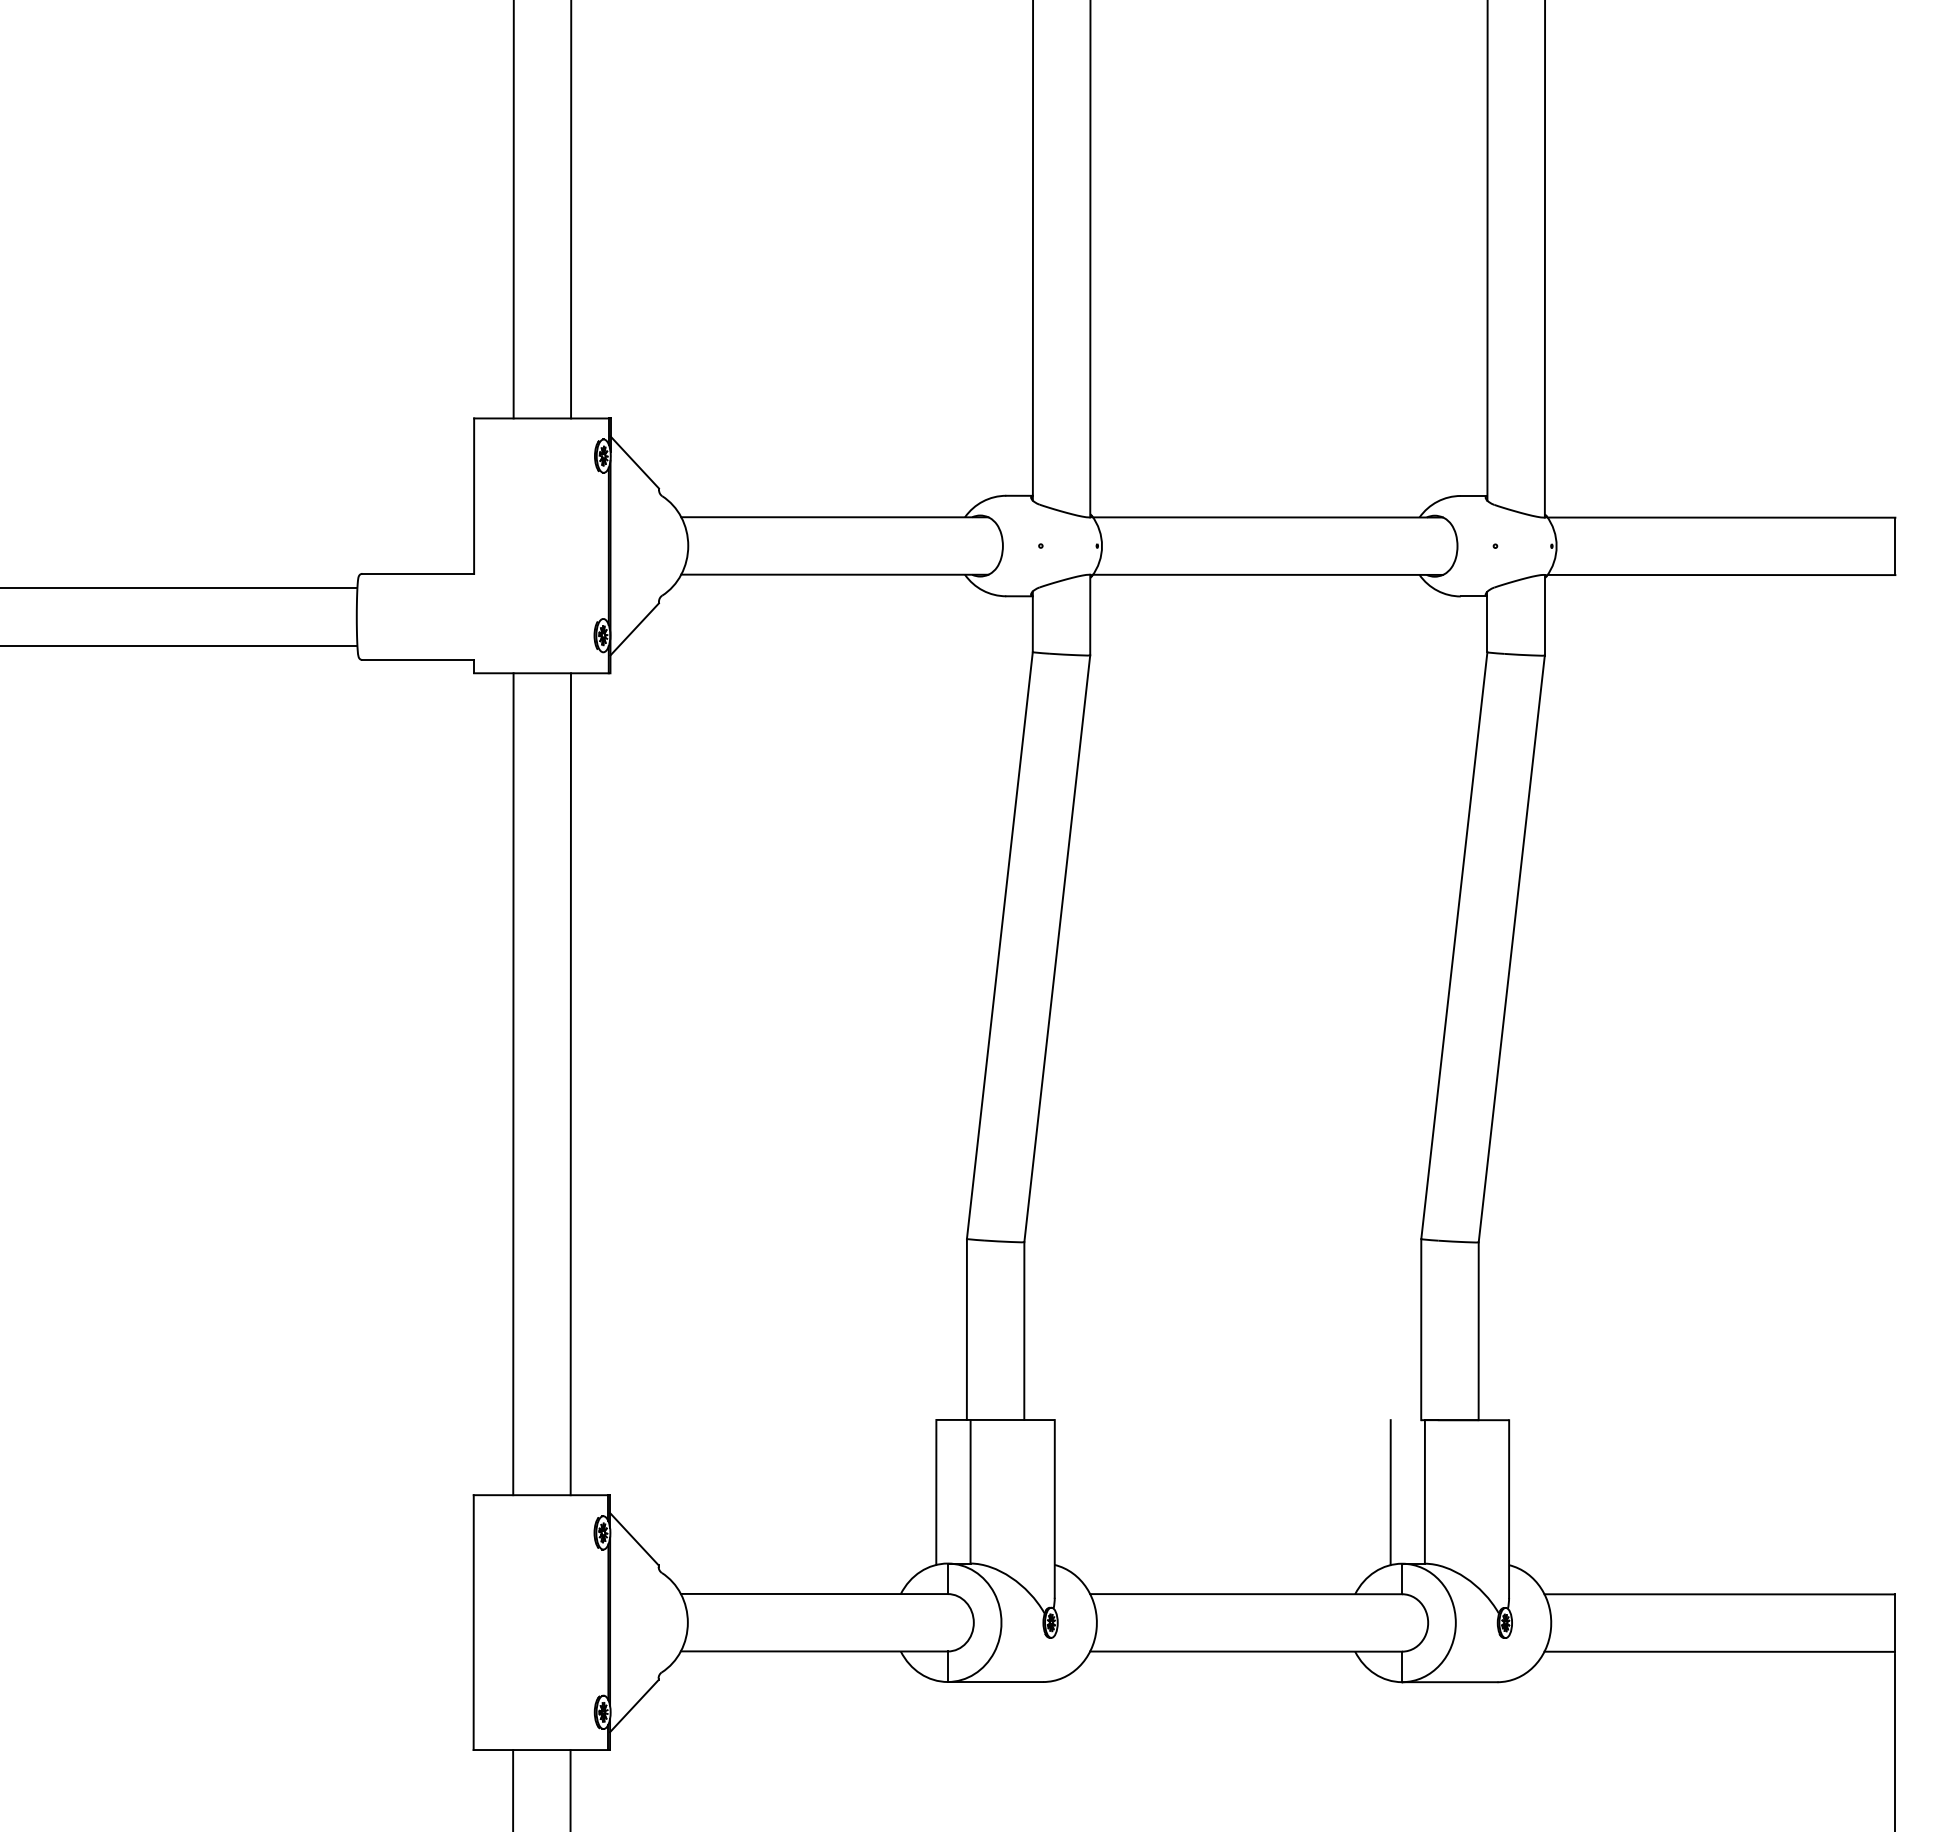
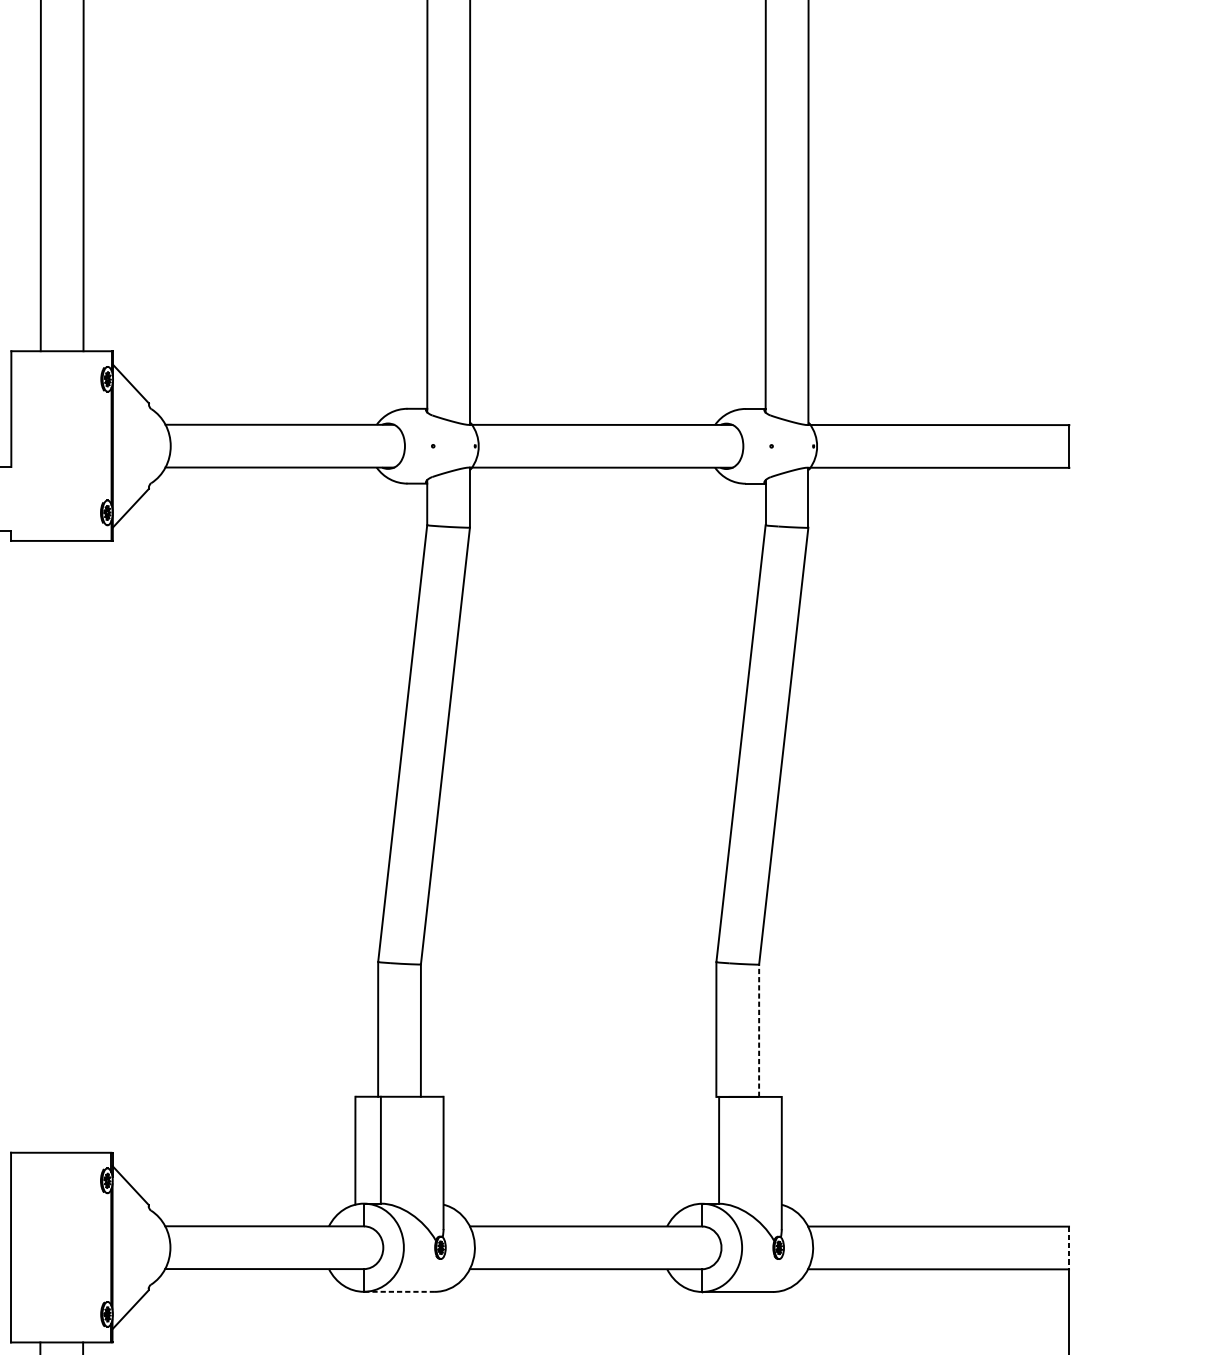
line: (513, 1084) -> (40, 847), removed
line: (570, 1084) -> (83, 847), removed
line: (1478, 1331) -> (758, 1030), solid -> dashed
line: (1390, 1492) -> (693, 1150), removed
line: (1895, 1623) -> (1069, 1248), solid -> dashed
line: (995, 1682) -> (399, 1292), solid -> dashed

